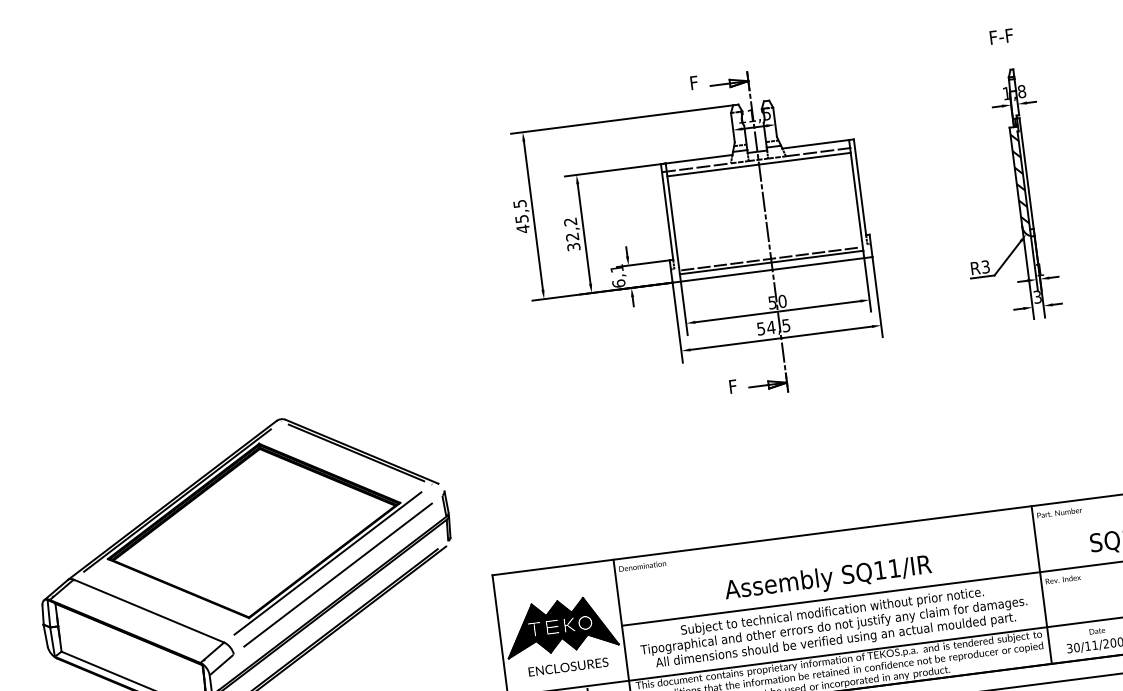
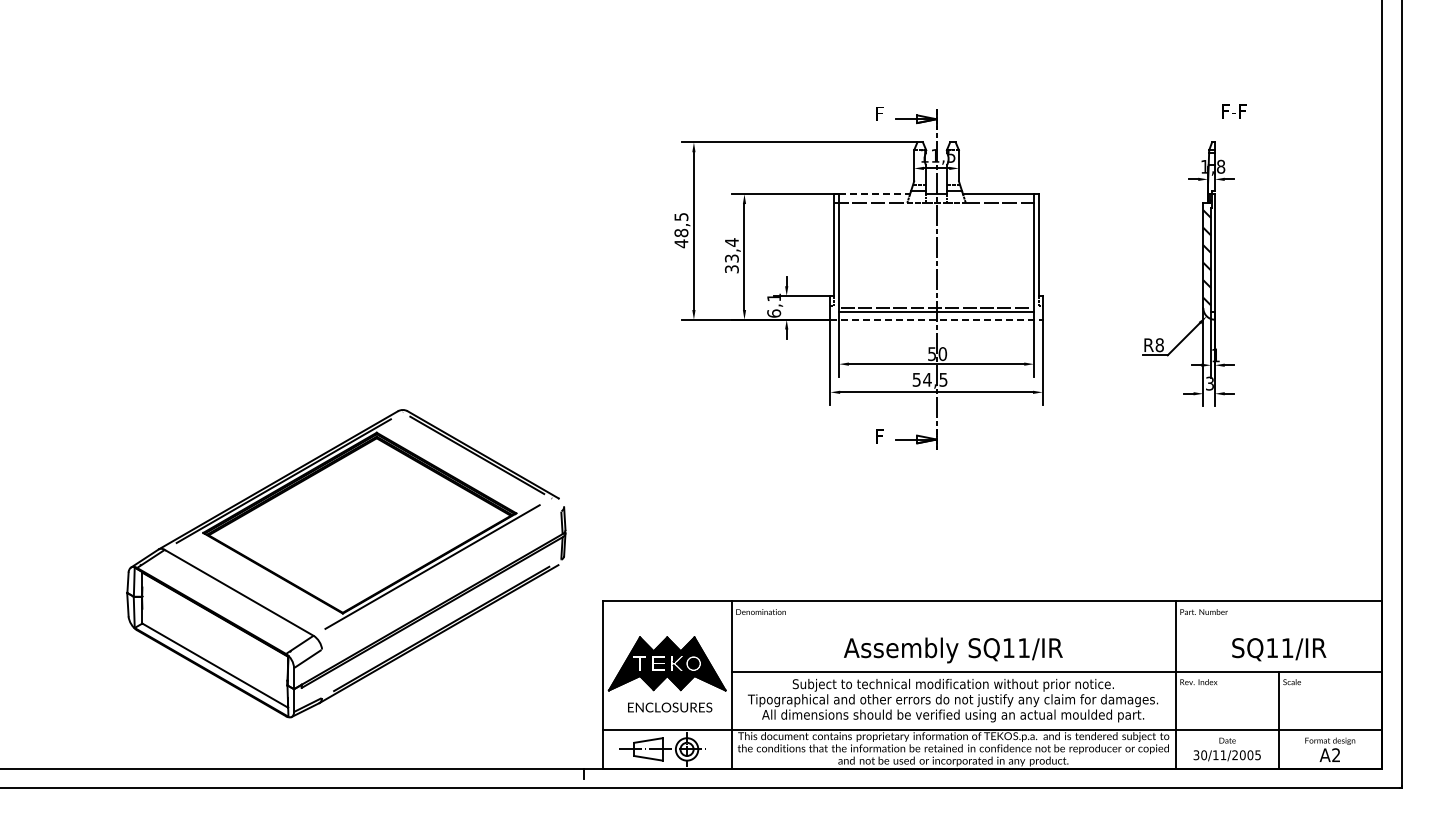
text: (1001, 36) -> (1234, 111), moved
line: (699, 159) -> (875, 194), solid -> dashed
line: (758, 164) -> (936, 207), removed
text: (521, 218) -> (681, 232), 45,5 -> 48,5
text: (571, 229) -> (731, 250), 32,2 -> 33,4
text: (985, 267) -> (1159, 345), R3 -> R8
line: (773, 269) -> (937, 319), solid -> dashed
line: (337, 575) -> (441, 580), removed

